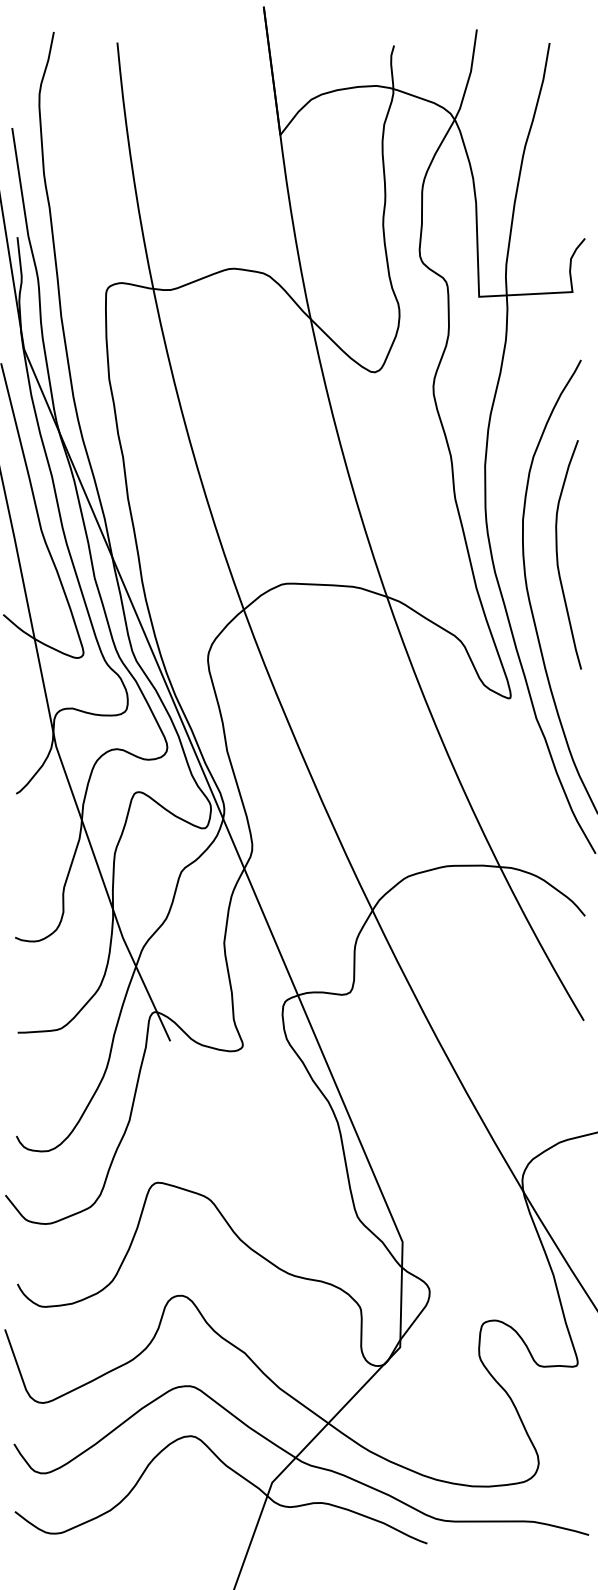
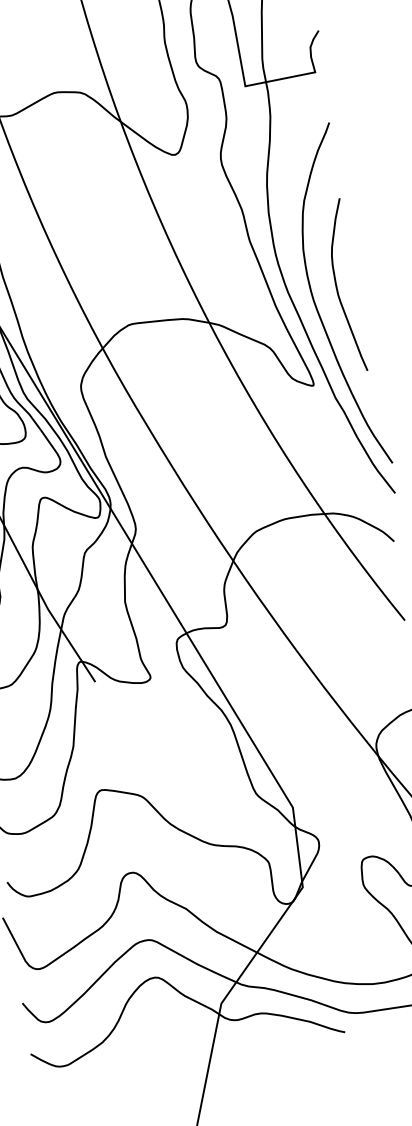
curve: (558, 557) -> (337, 288), moved

